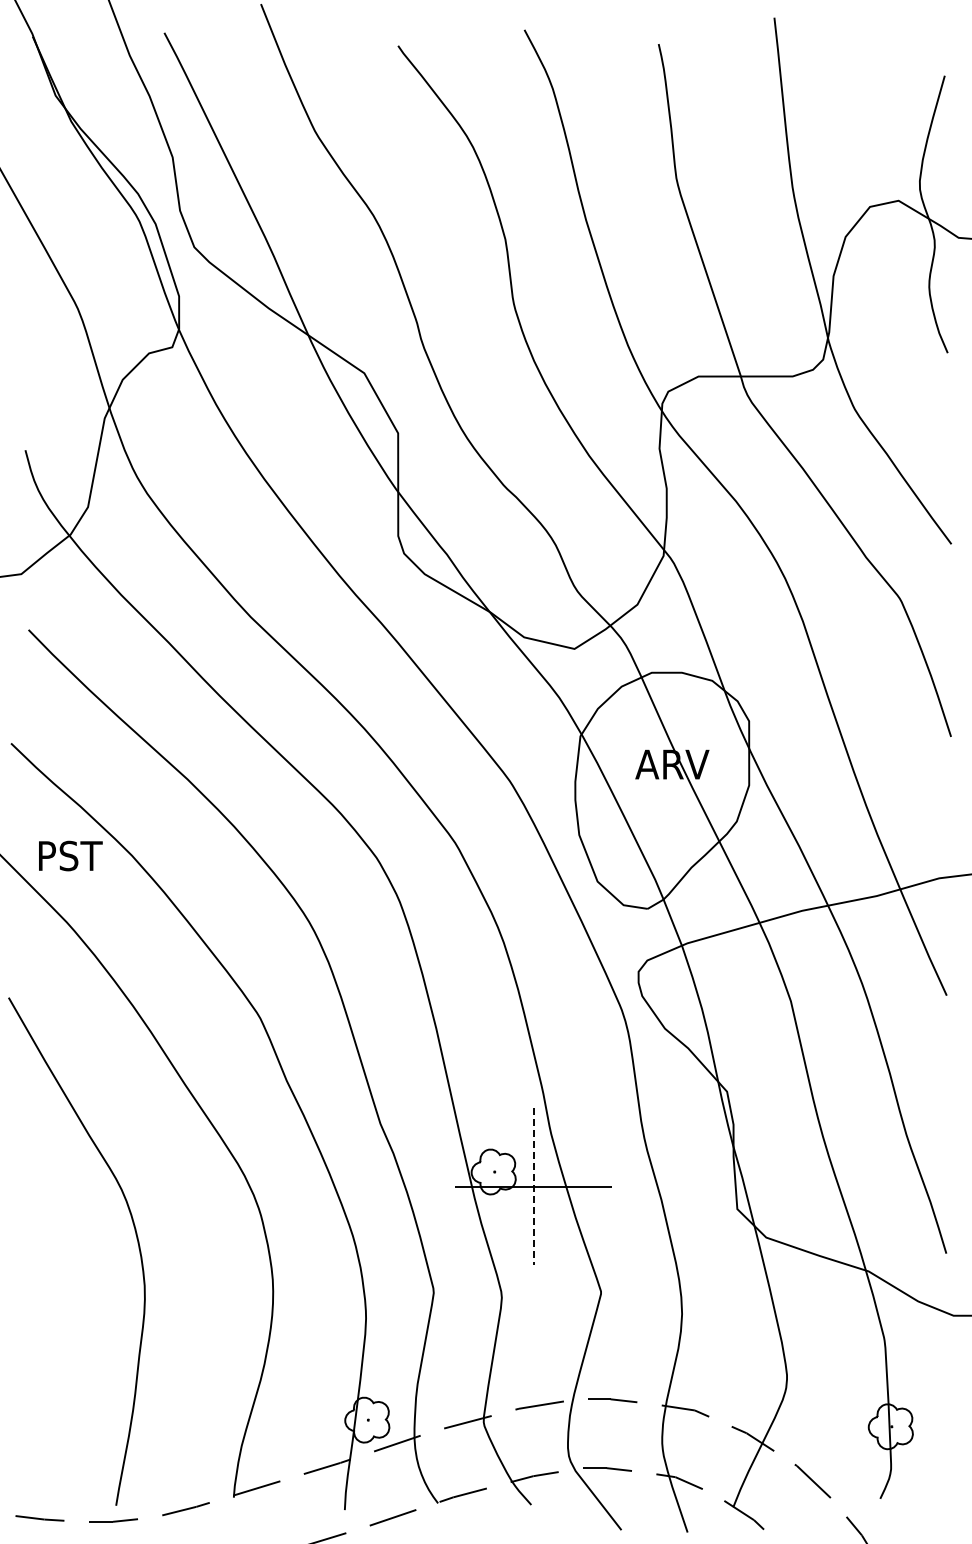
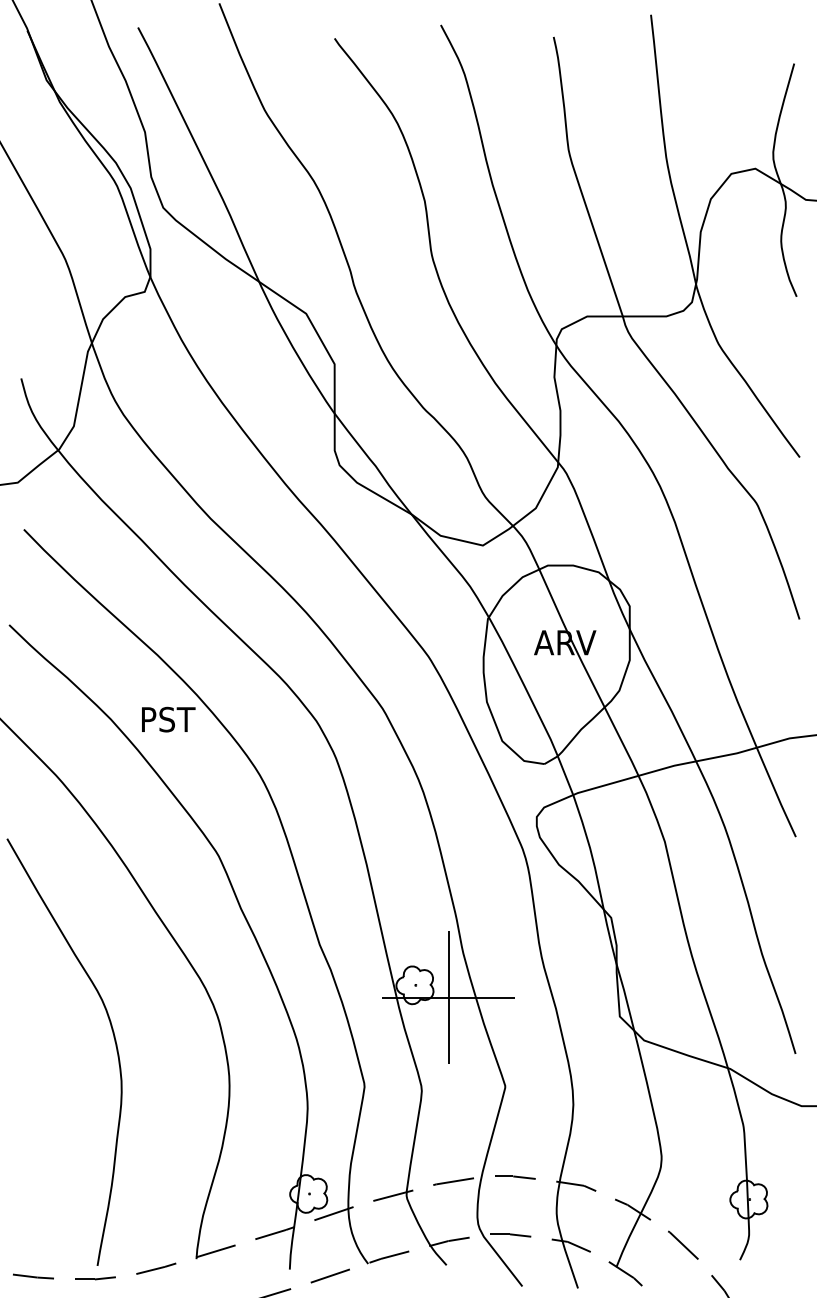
text: (70, 855) -> (168, 719), moved
line: (533, 1186) -> (448, 997), dashed -> solid

